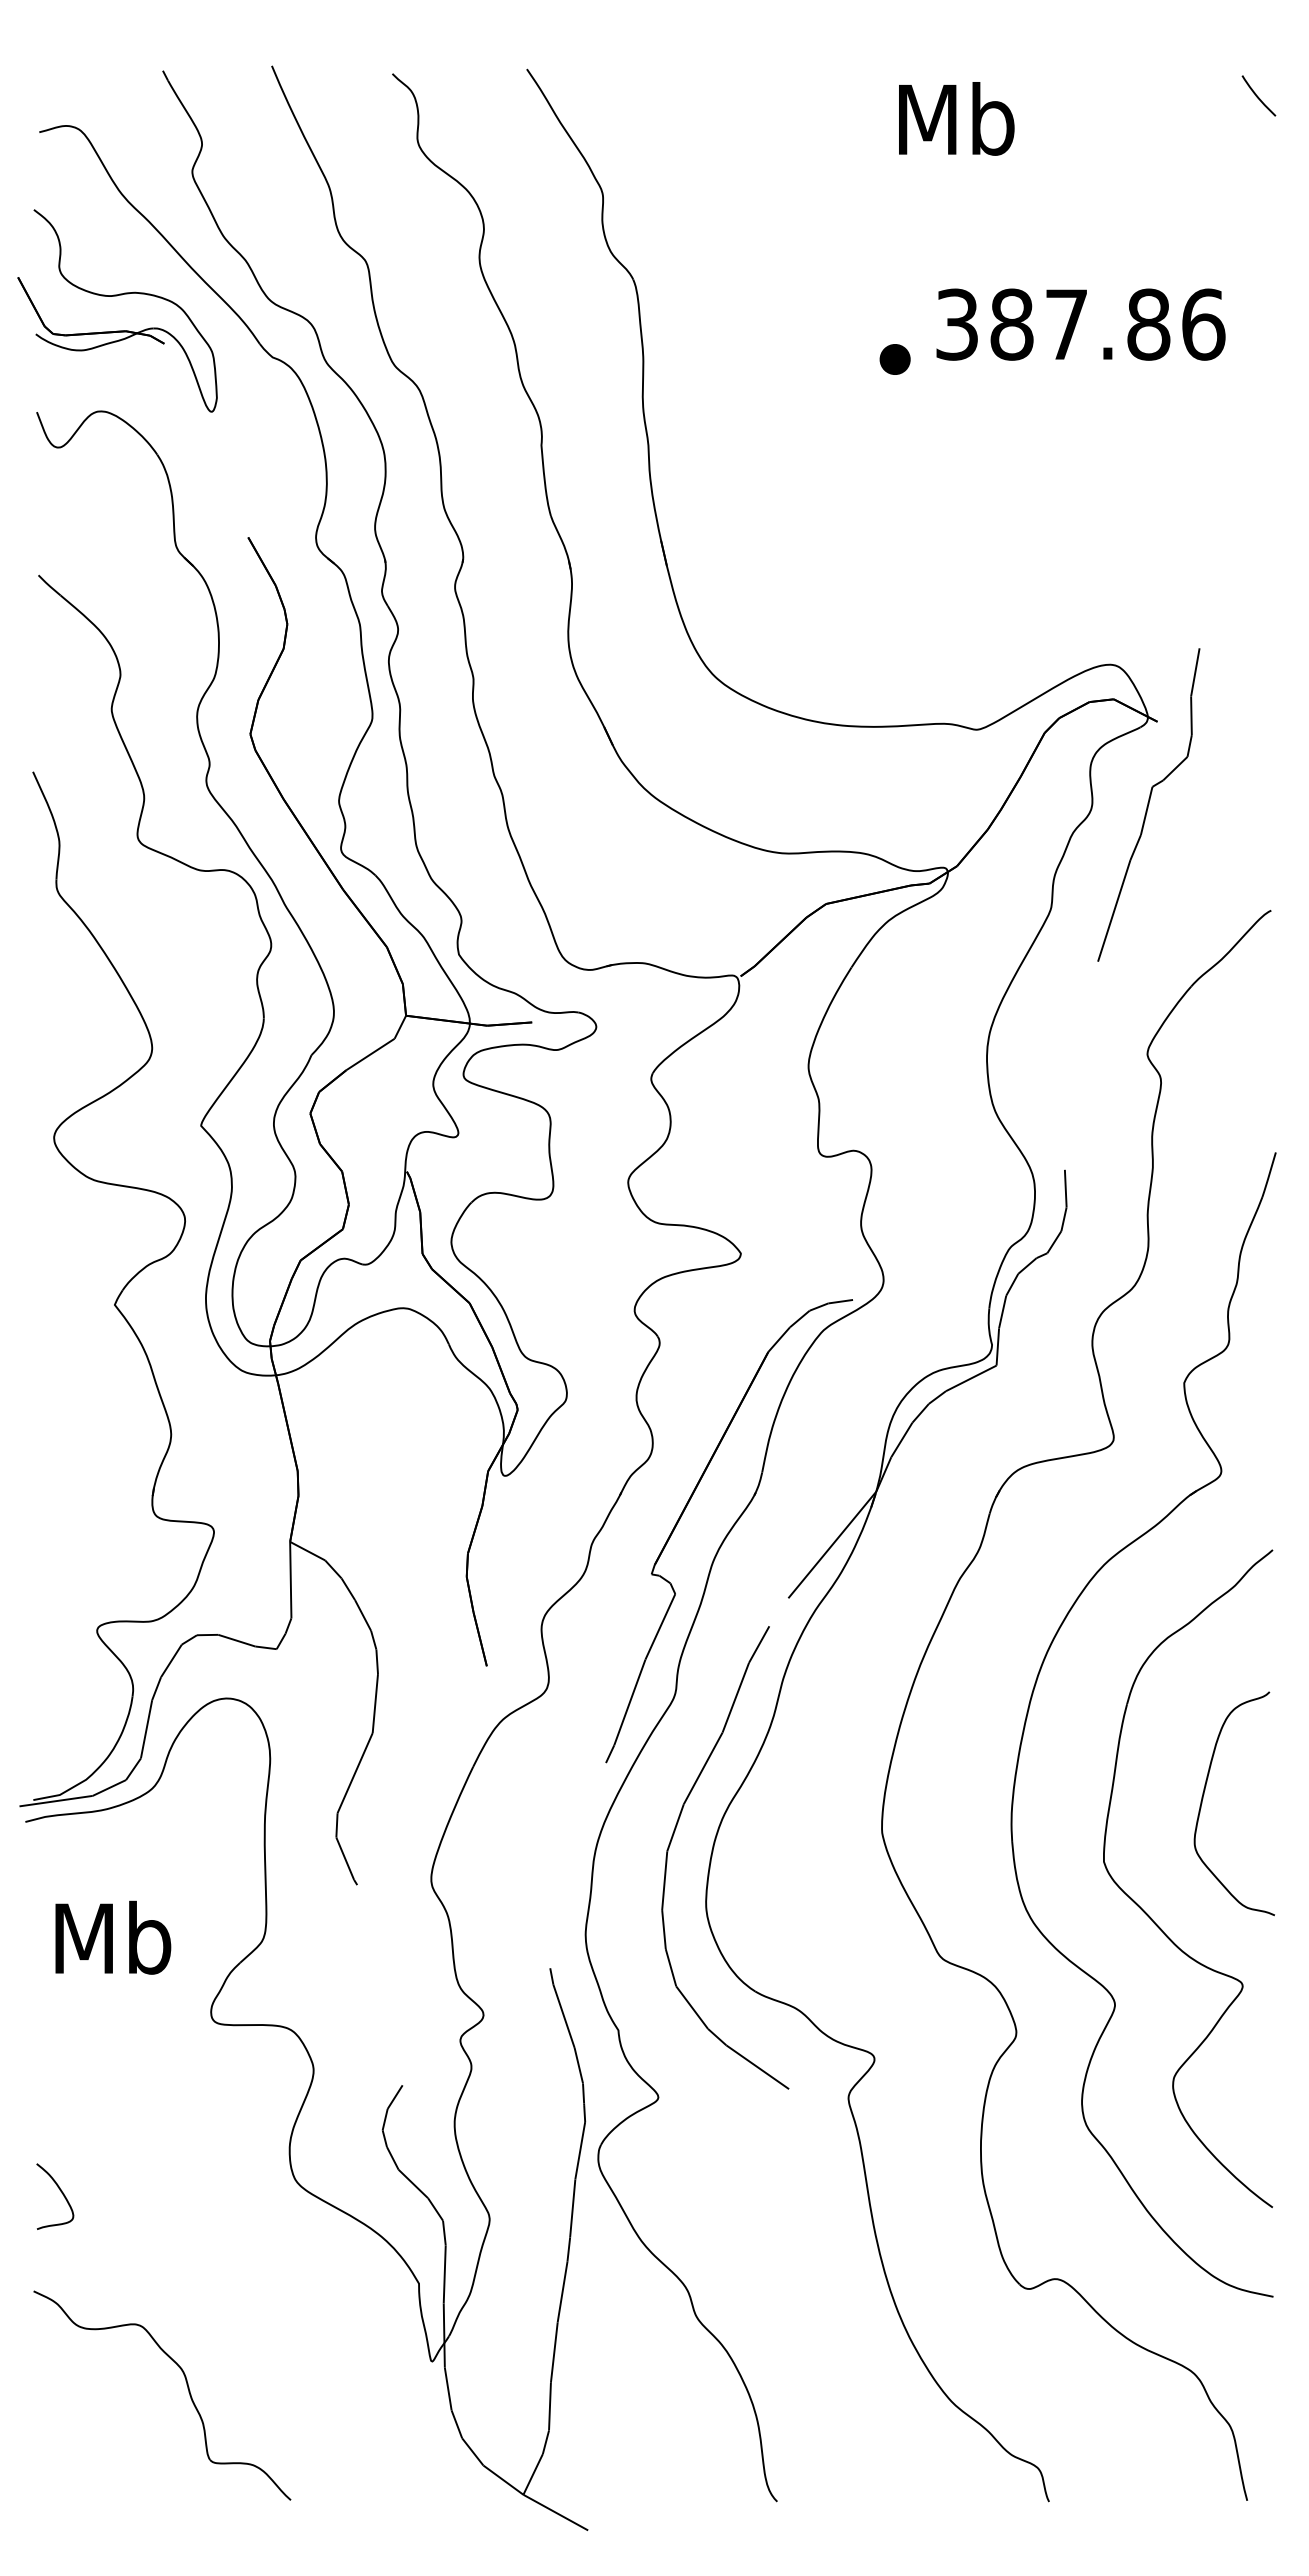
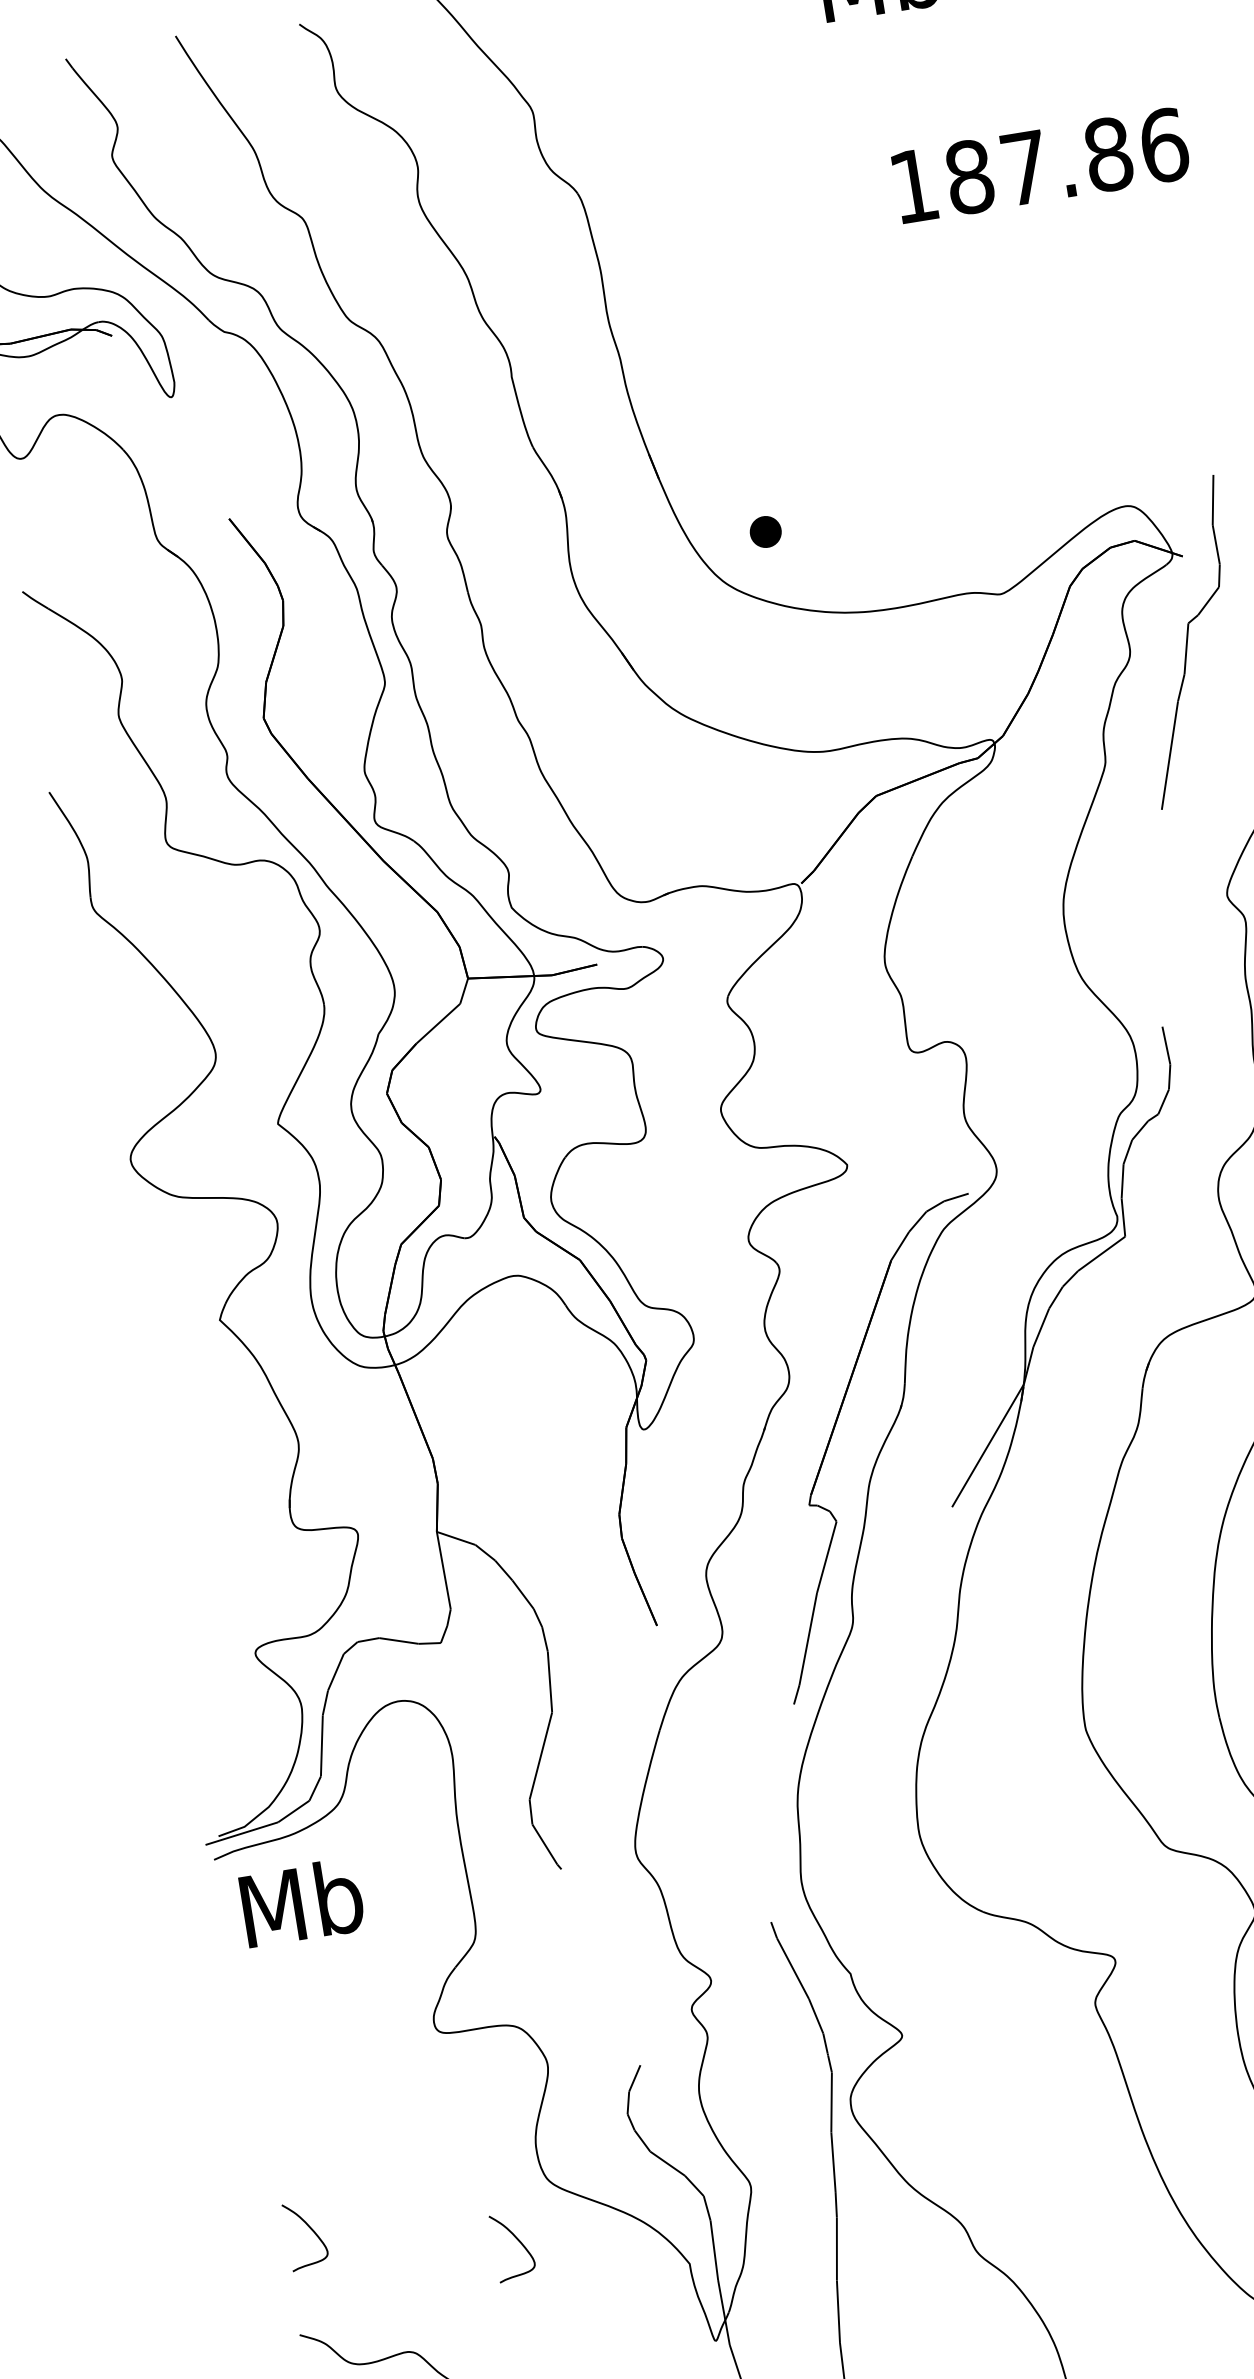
text: (956, 324) -> (913, 186), 387.86 -> 187.86
part: (894, 359) -> (765, 532), moved
curve: (673, 1837) -> (874, 1769), removed
text: (113, 1937) -> (302, 1902), moved
curve: (258, 2236) -> (518, 2242), added

